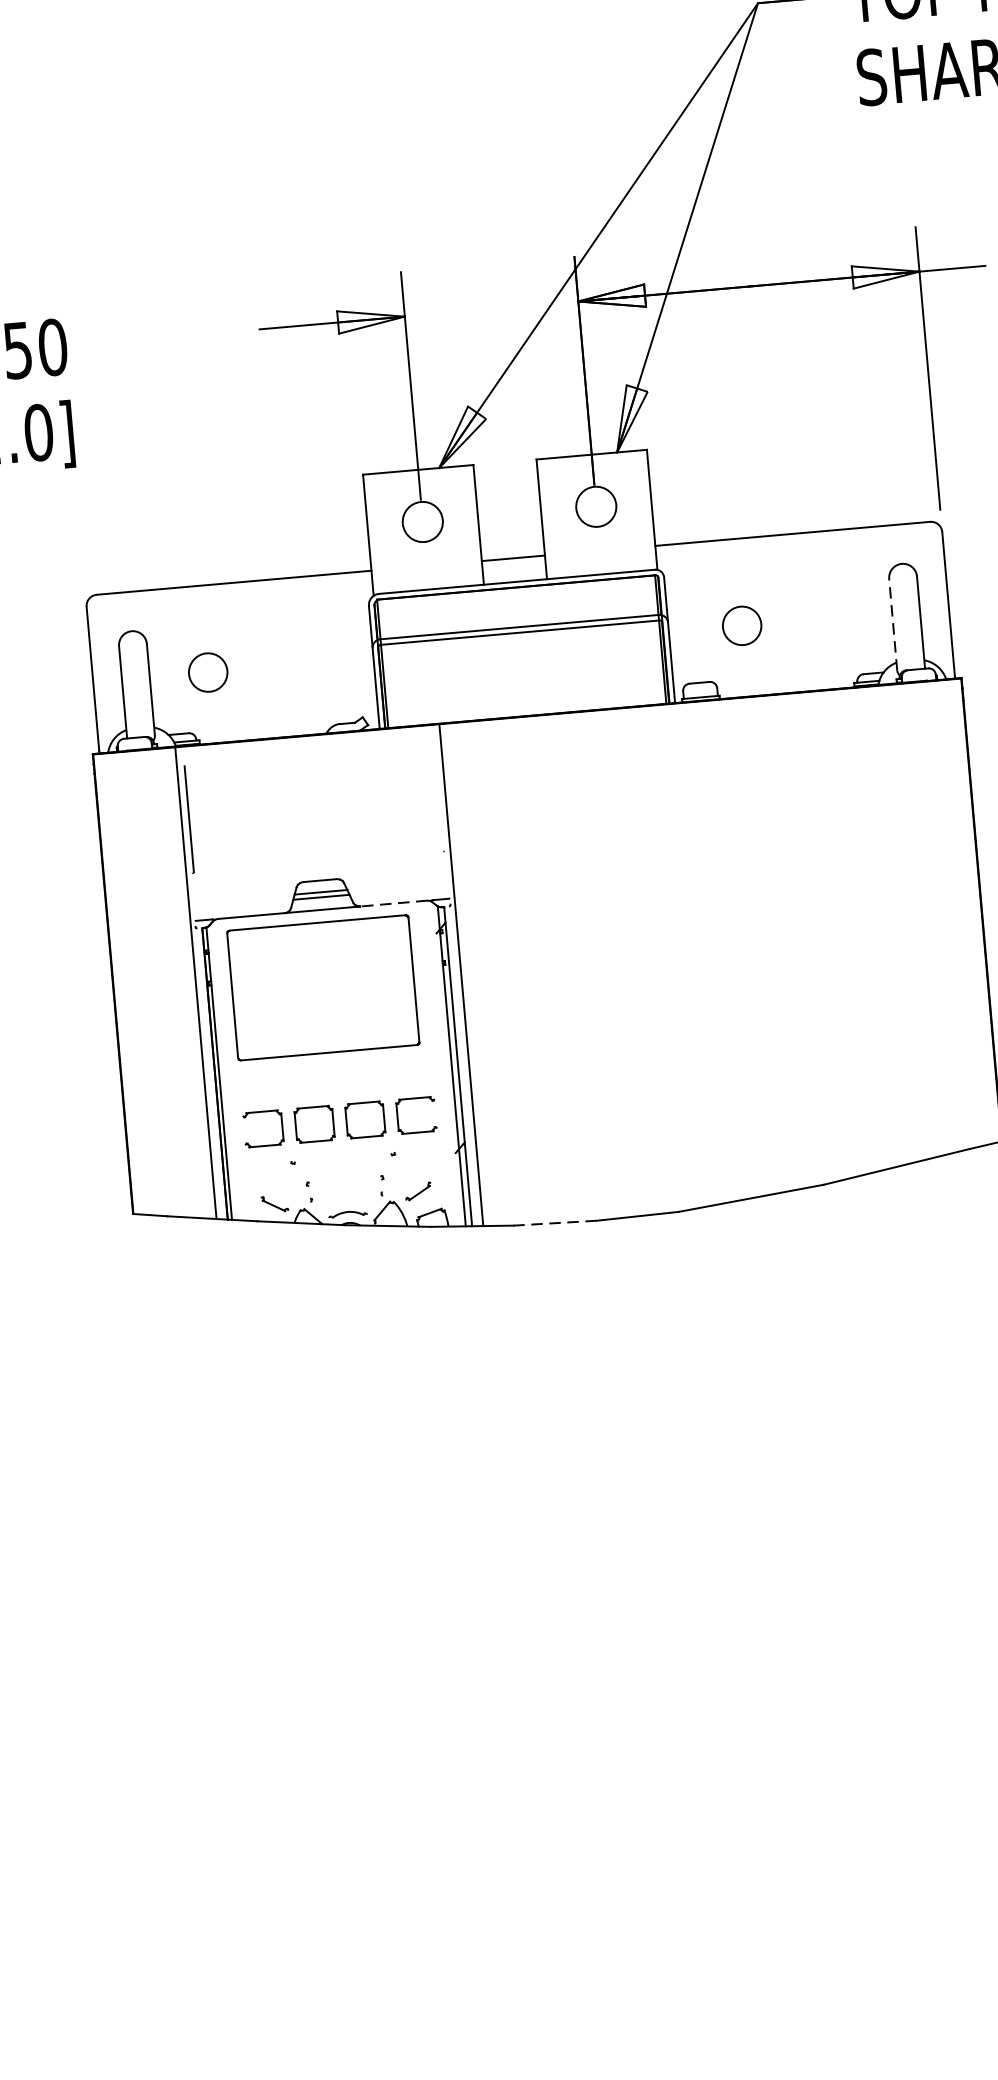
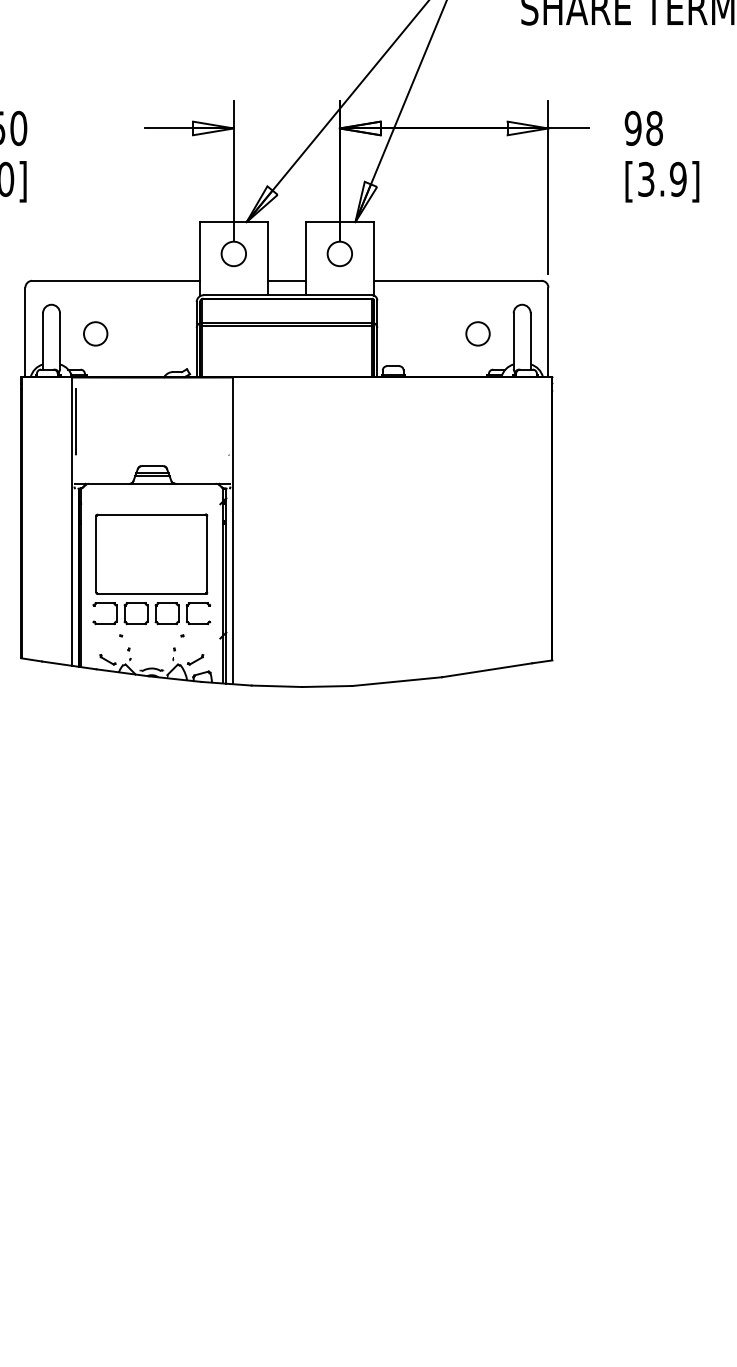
circle: (741, 625) -> (477, 333), moved
line: (892, 625) -> (513, 341), dashed -> solid
line: (394, 902) -> (196, 483), dashed -> solid
part: (322, 986) -> (151, 553), moved
line: (554, 1223) -> (276, 686), dashed -> solid

